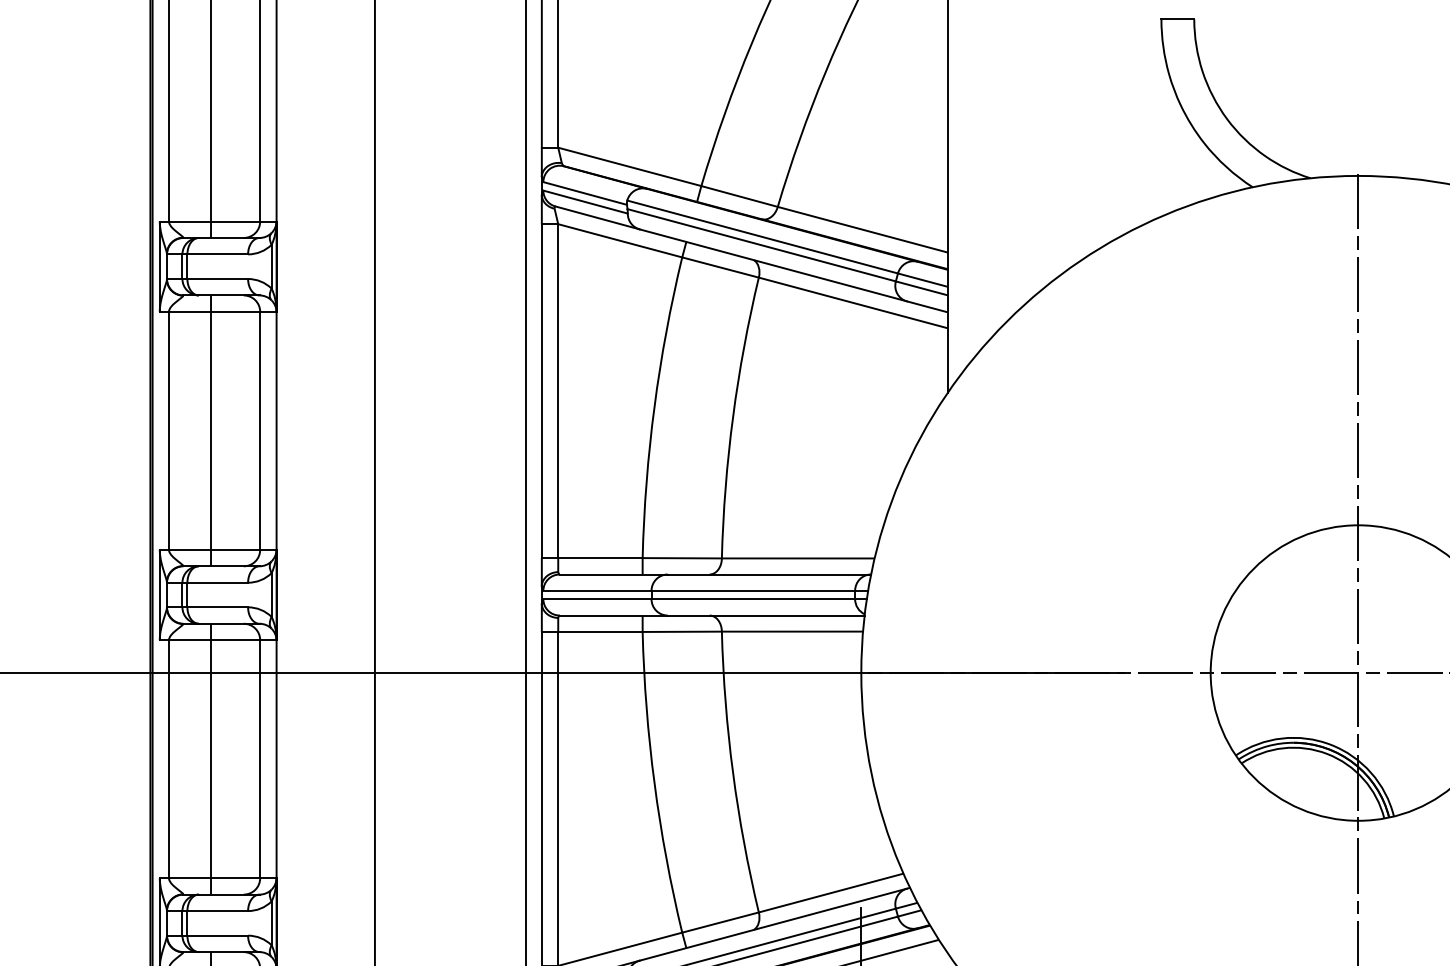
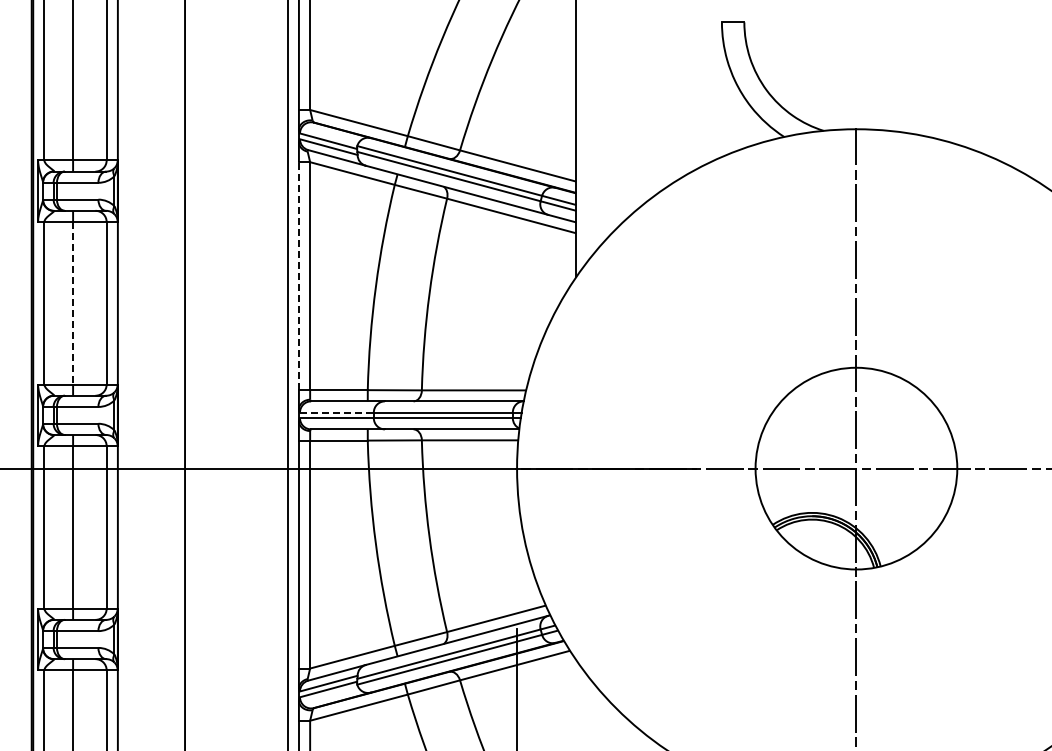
line: (541, 391) -> (298, 276), solid -> dashed
line: (211, 431) -> (73, 303), solid -> dashed
line: (596, 590) -> (336, 412), solid -> dashed

